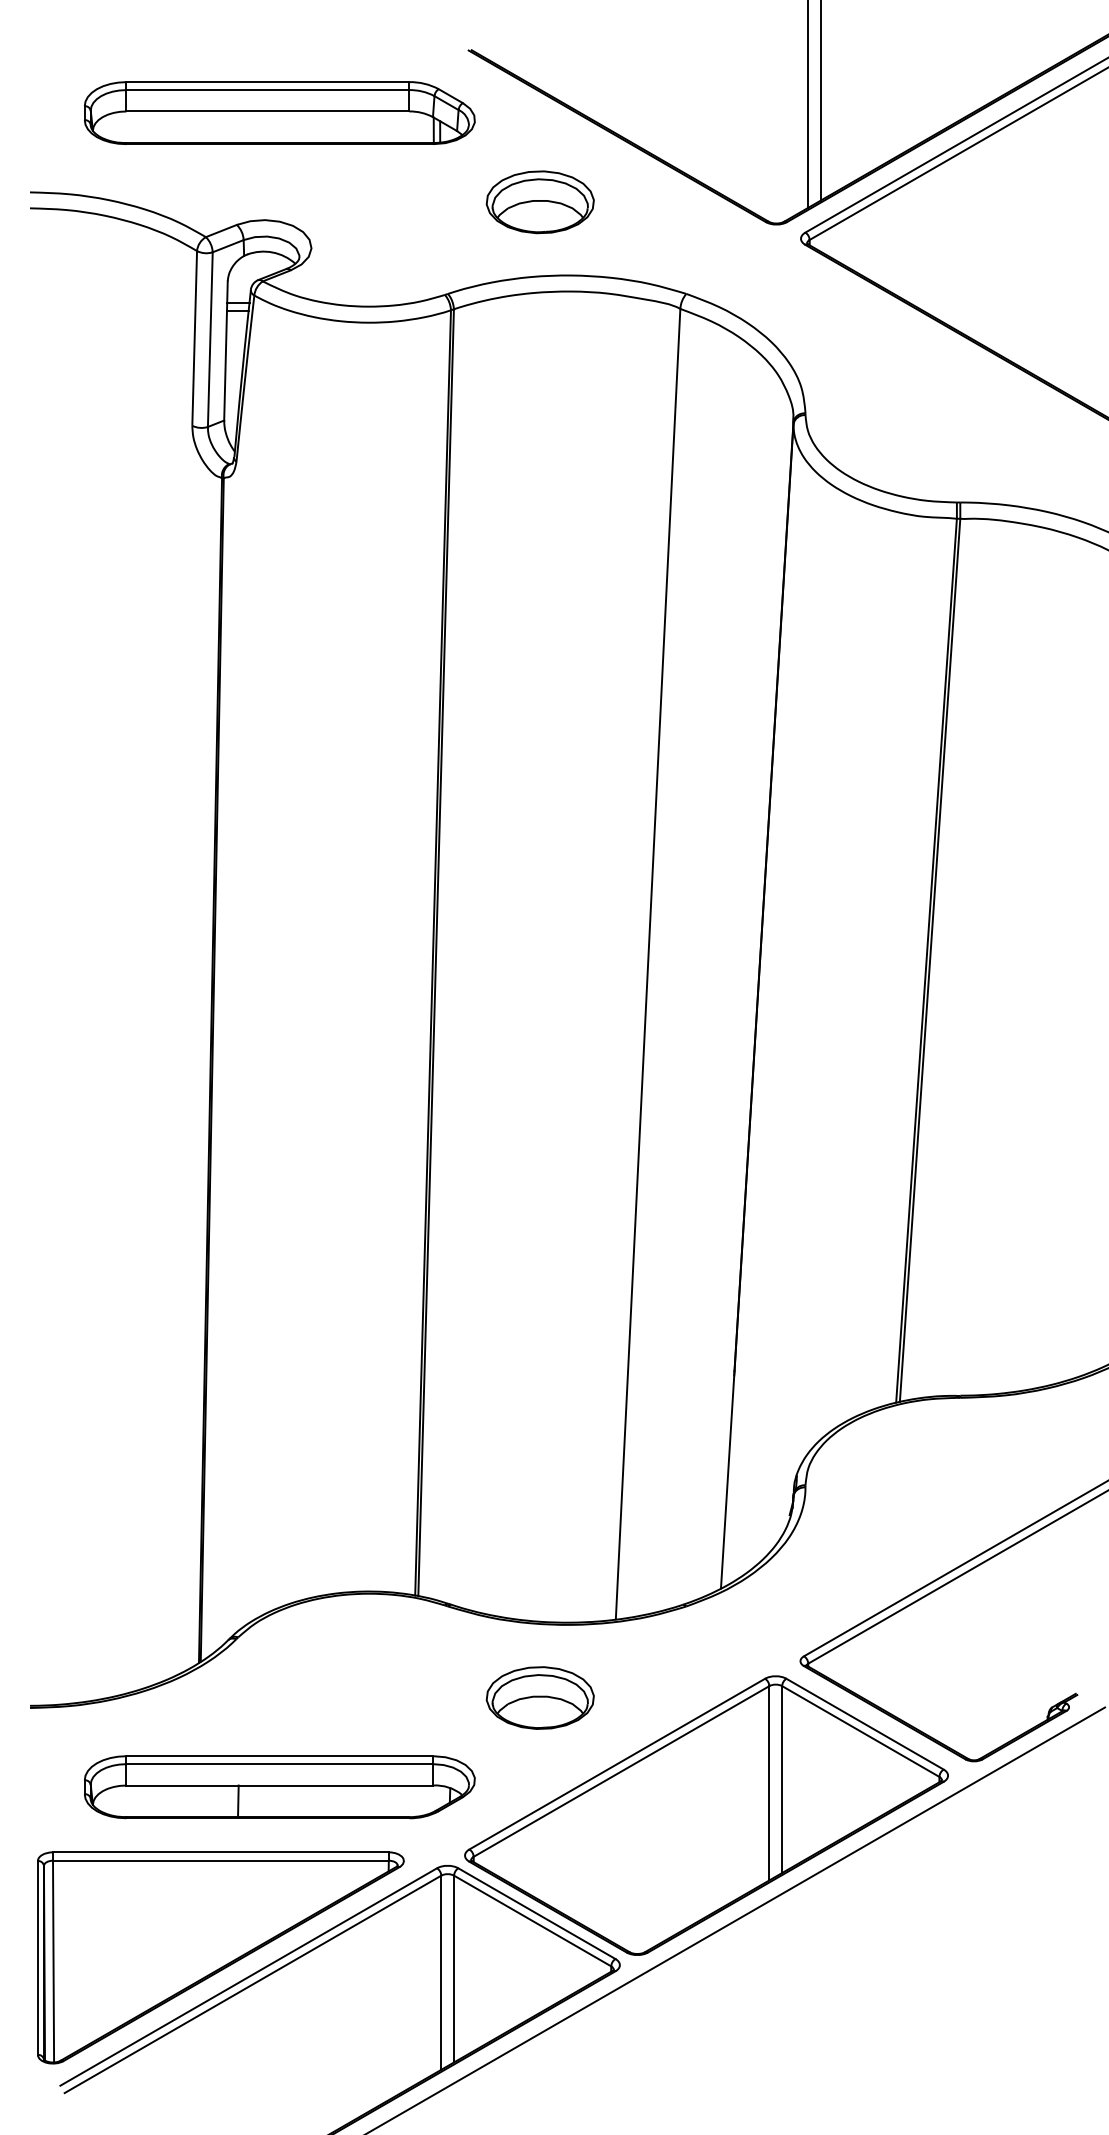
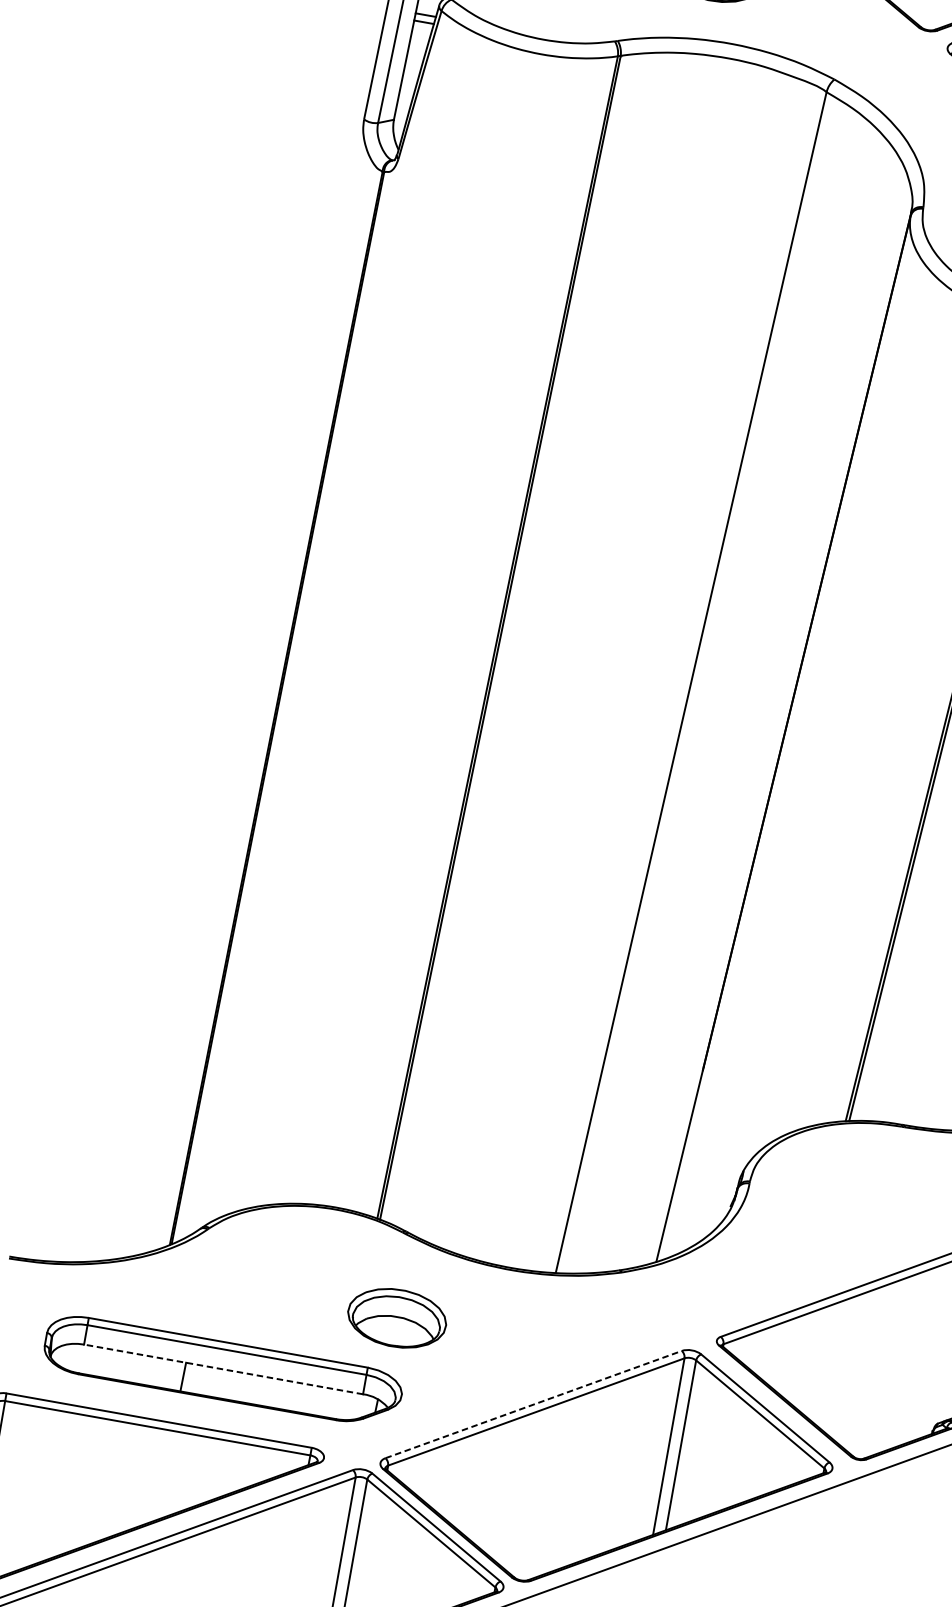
part: (539, 1697) -> (396, 1317), moved
line: (617, 1764) -> (533, 1404), solid -> dashed
line: (279, 1785) -> (223, 1369), solid -> dashed

